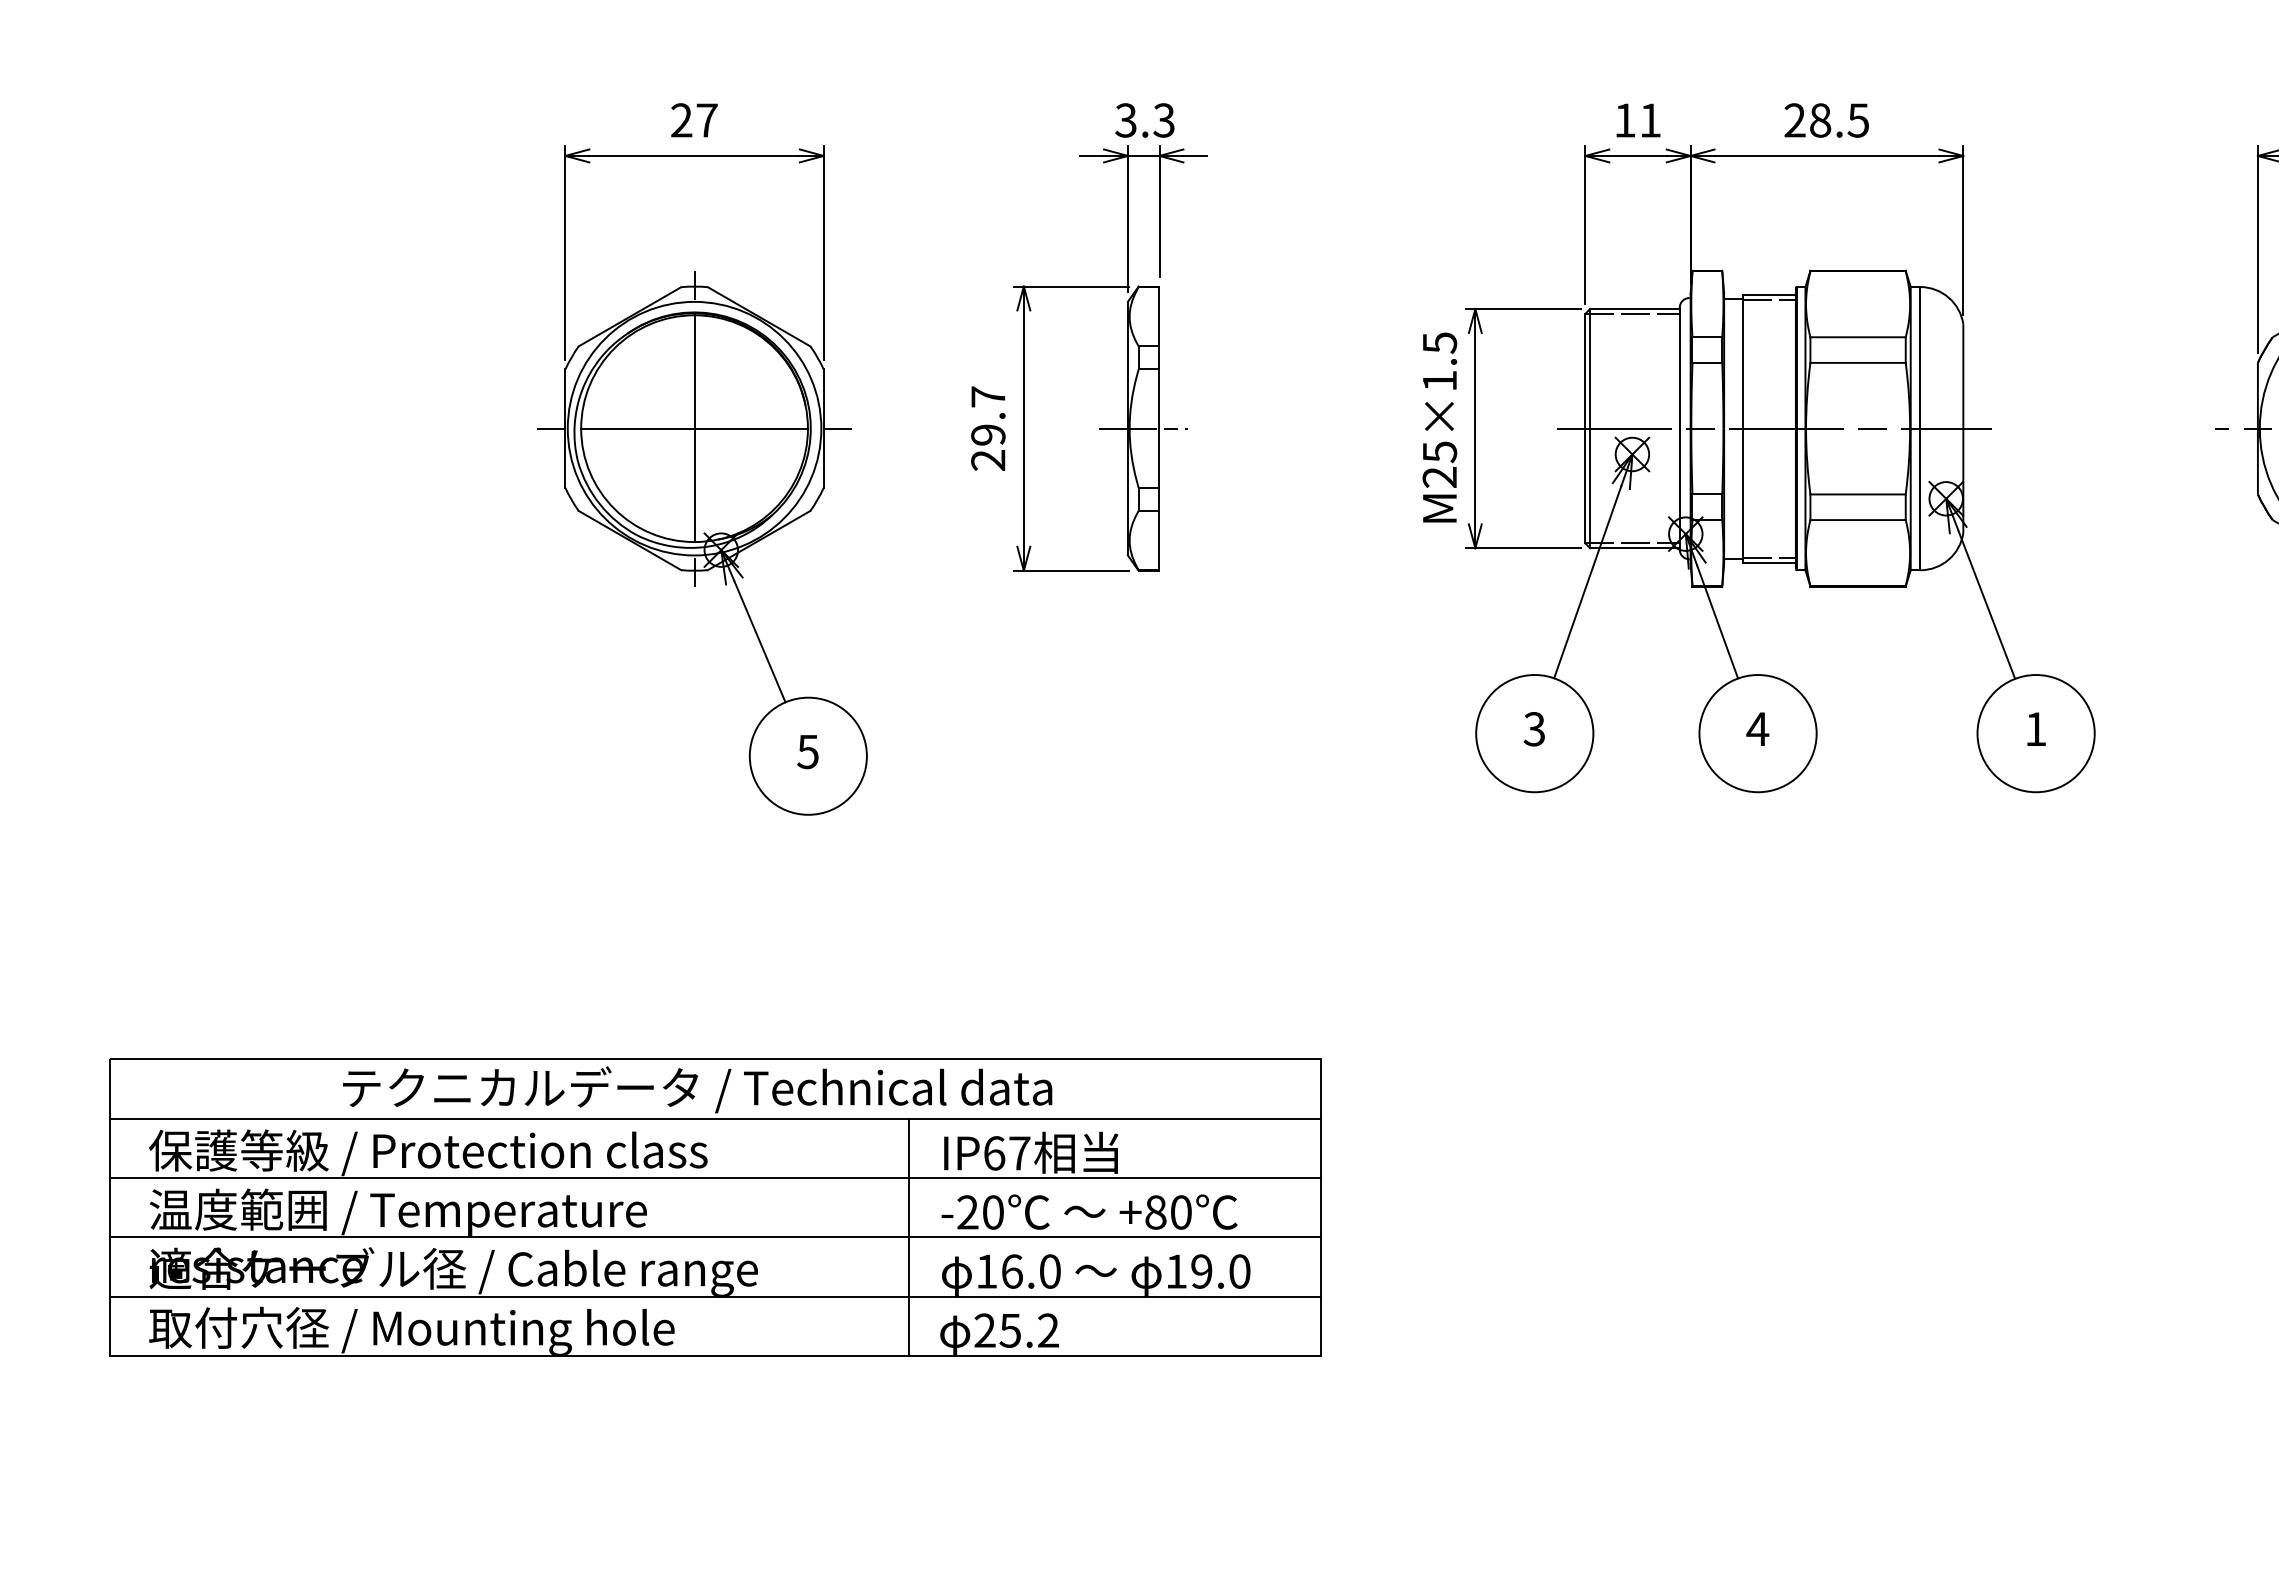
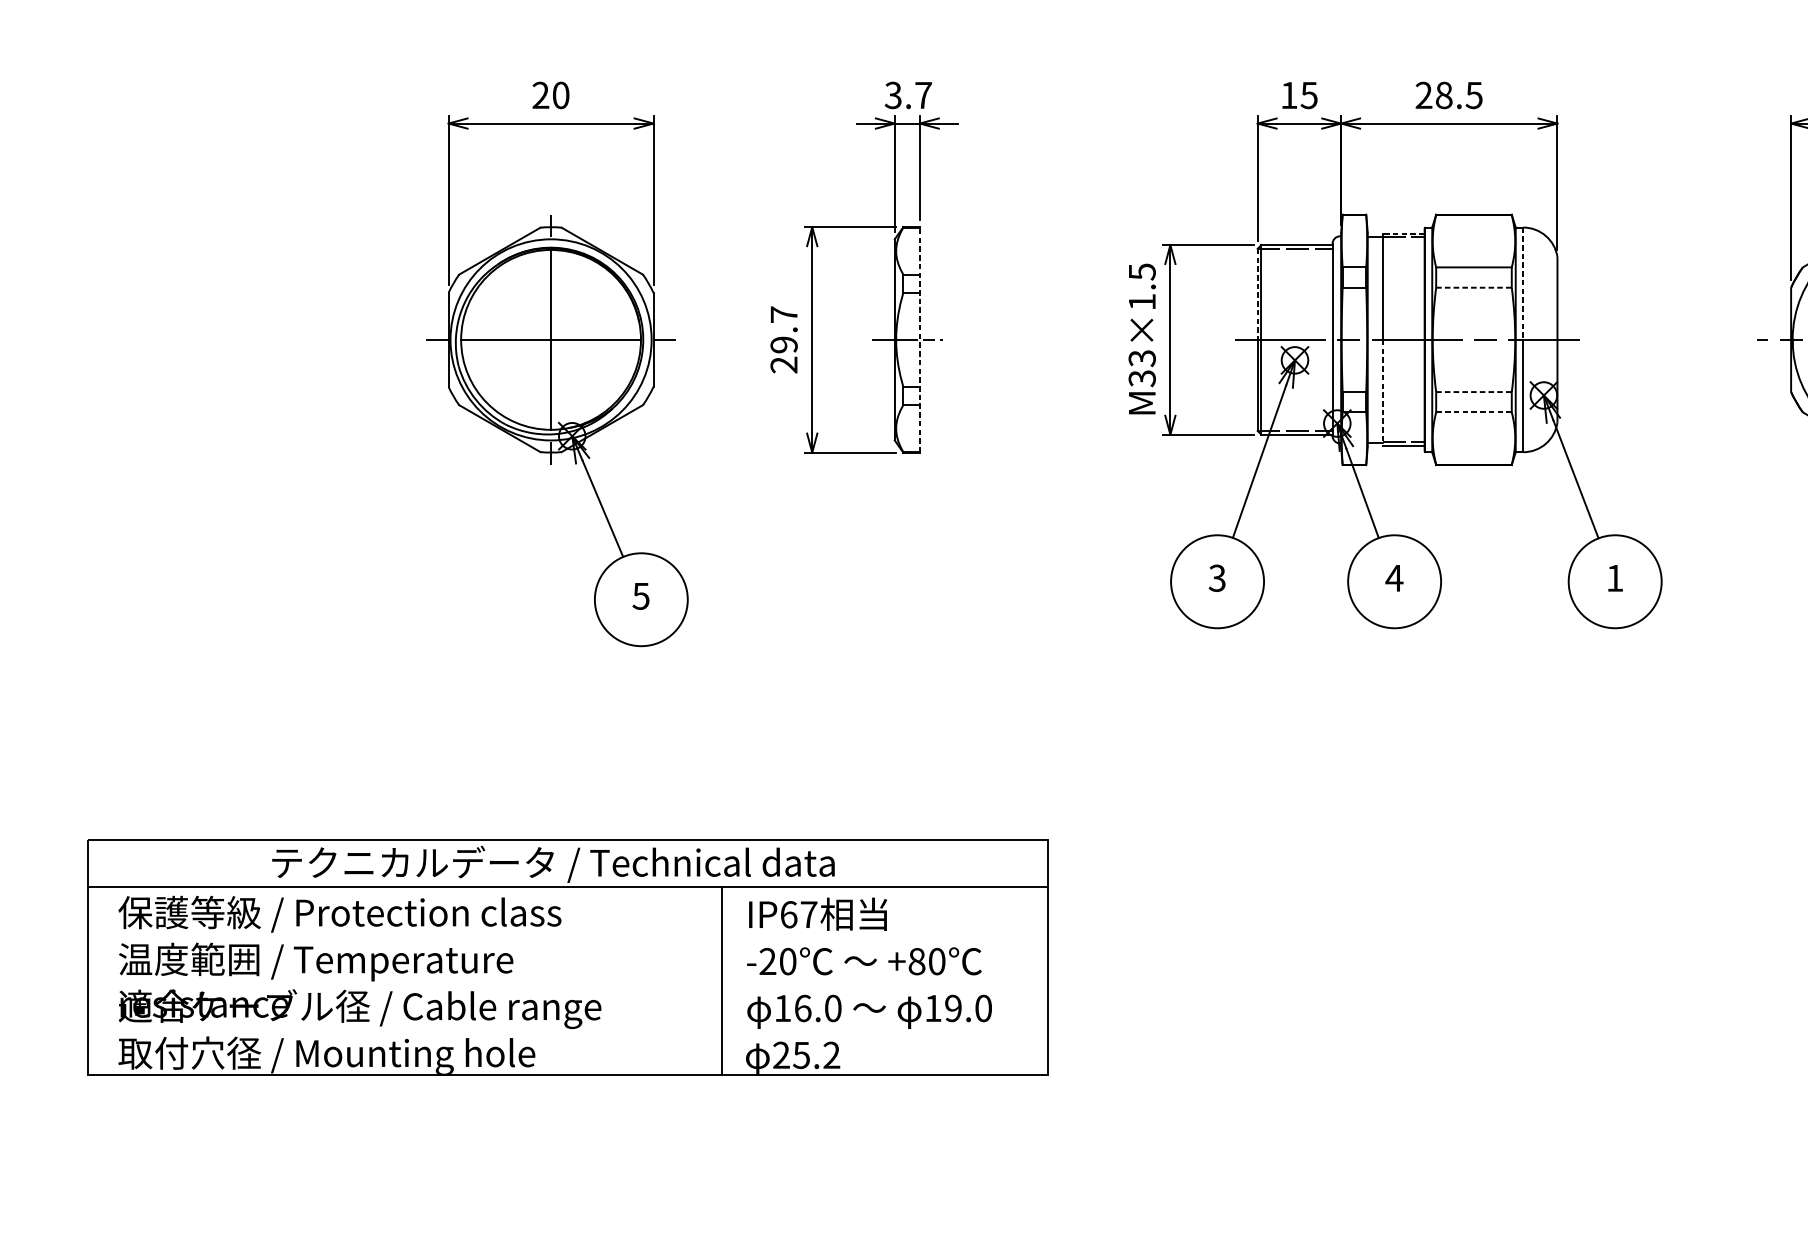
text: (706, 120) -> (560, 95), 27 -> 20
text: (1163, 120) -> (923, 95), 3.3 -> 3.7
text: (1649, 120) -> (1308, 95), 11 -> 15
line: (1769, 294) -> (1403, 233), solid -> dashed
line: (1920, 357) -> (1523, 283), solid -> dashed
line: (1858, 362) -> (1474, 287), solid -> dashed
line: (1585, 371) -> (1257, 294), solid -> dashed
line: (1159, 428) -> (919, 339), solid -> dashed
text: (1439, 464) -> (1141, 368), M25×1.5 -> M33×1.5
line: (1858, 494) -> (1474, 392), solid -> dashed
line: (1743, 495) -> (1383, 392), solid -> dashed
line: (1858, 520) -> (1474, 412), solid -> dashed
line: (715, 1178) -> (567, 934), removed
line: (715, 1237) -> (567, 981), removed
line: (715, 1296) -> (567, 1028), removed

